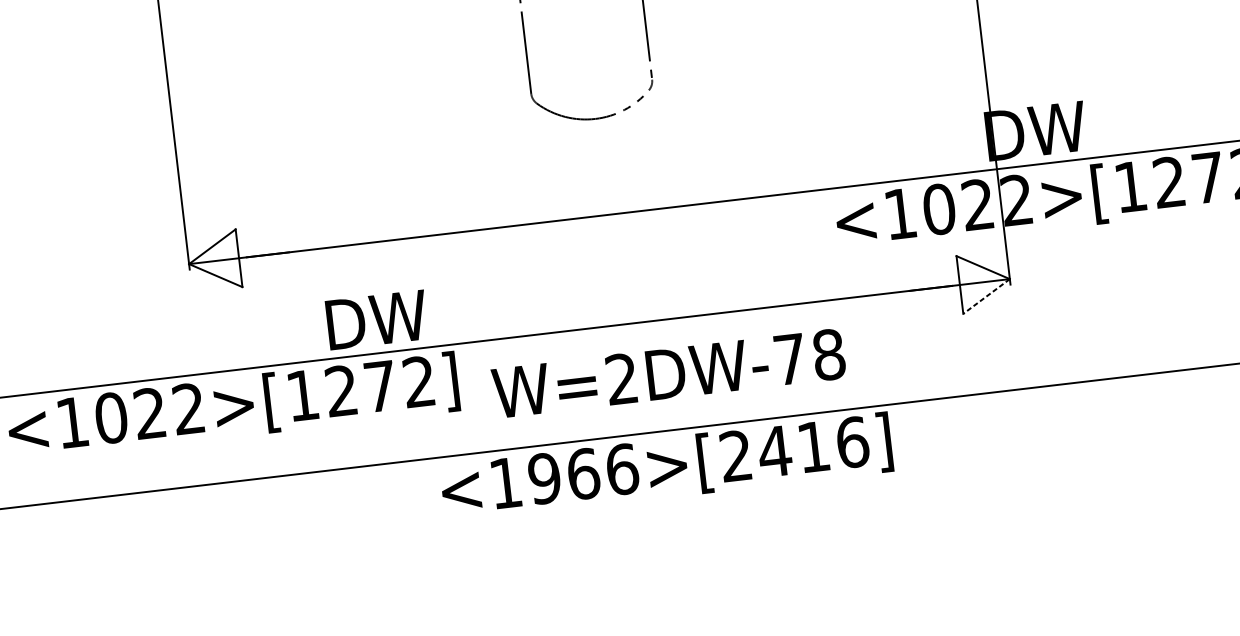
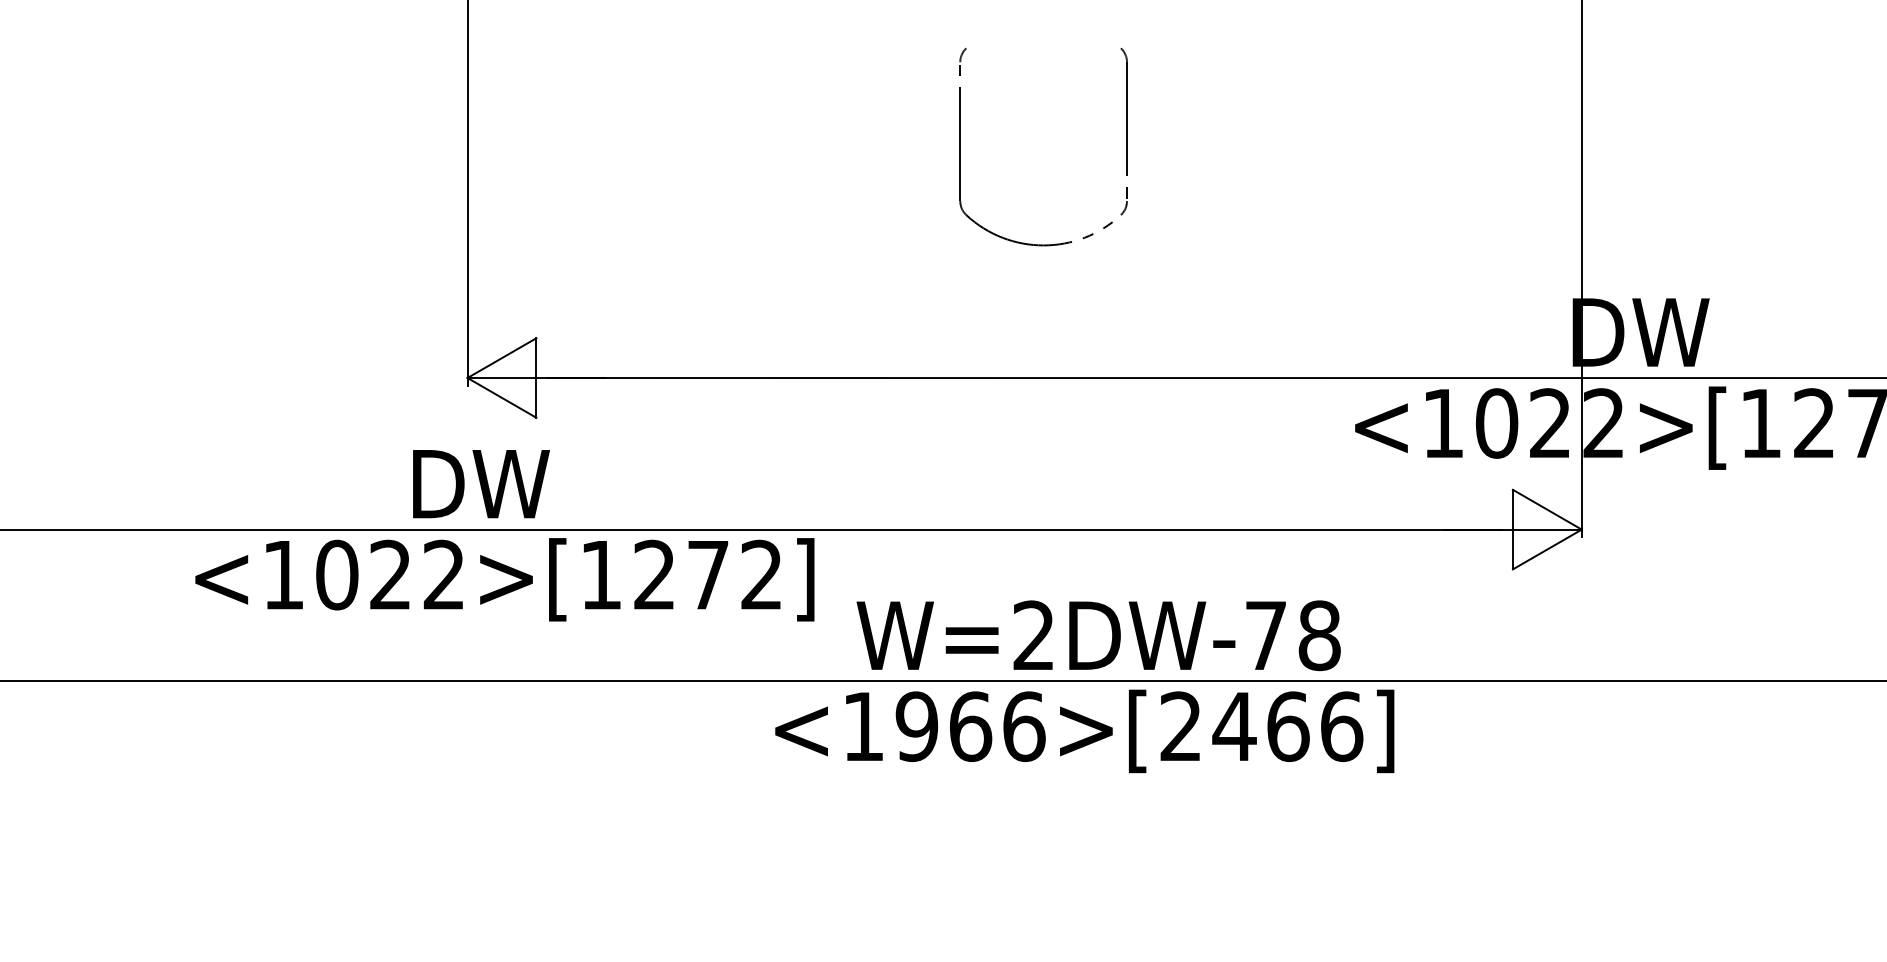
line: (986, 296) -> (1547, 549), dashed -> solid
text: (377, 320) -> (481, 484), moved
text: (668, 373) -> (1098, 635), moved
text: (813, 446) -> (1288, 726), <1966>[2416] -> <1966>[2466]

